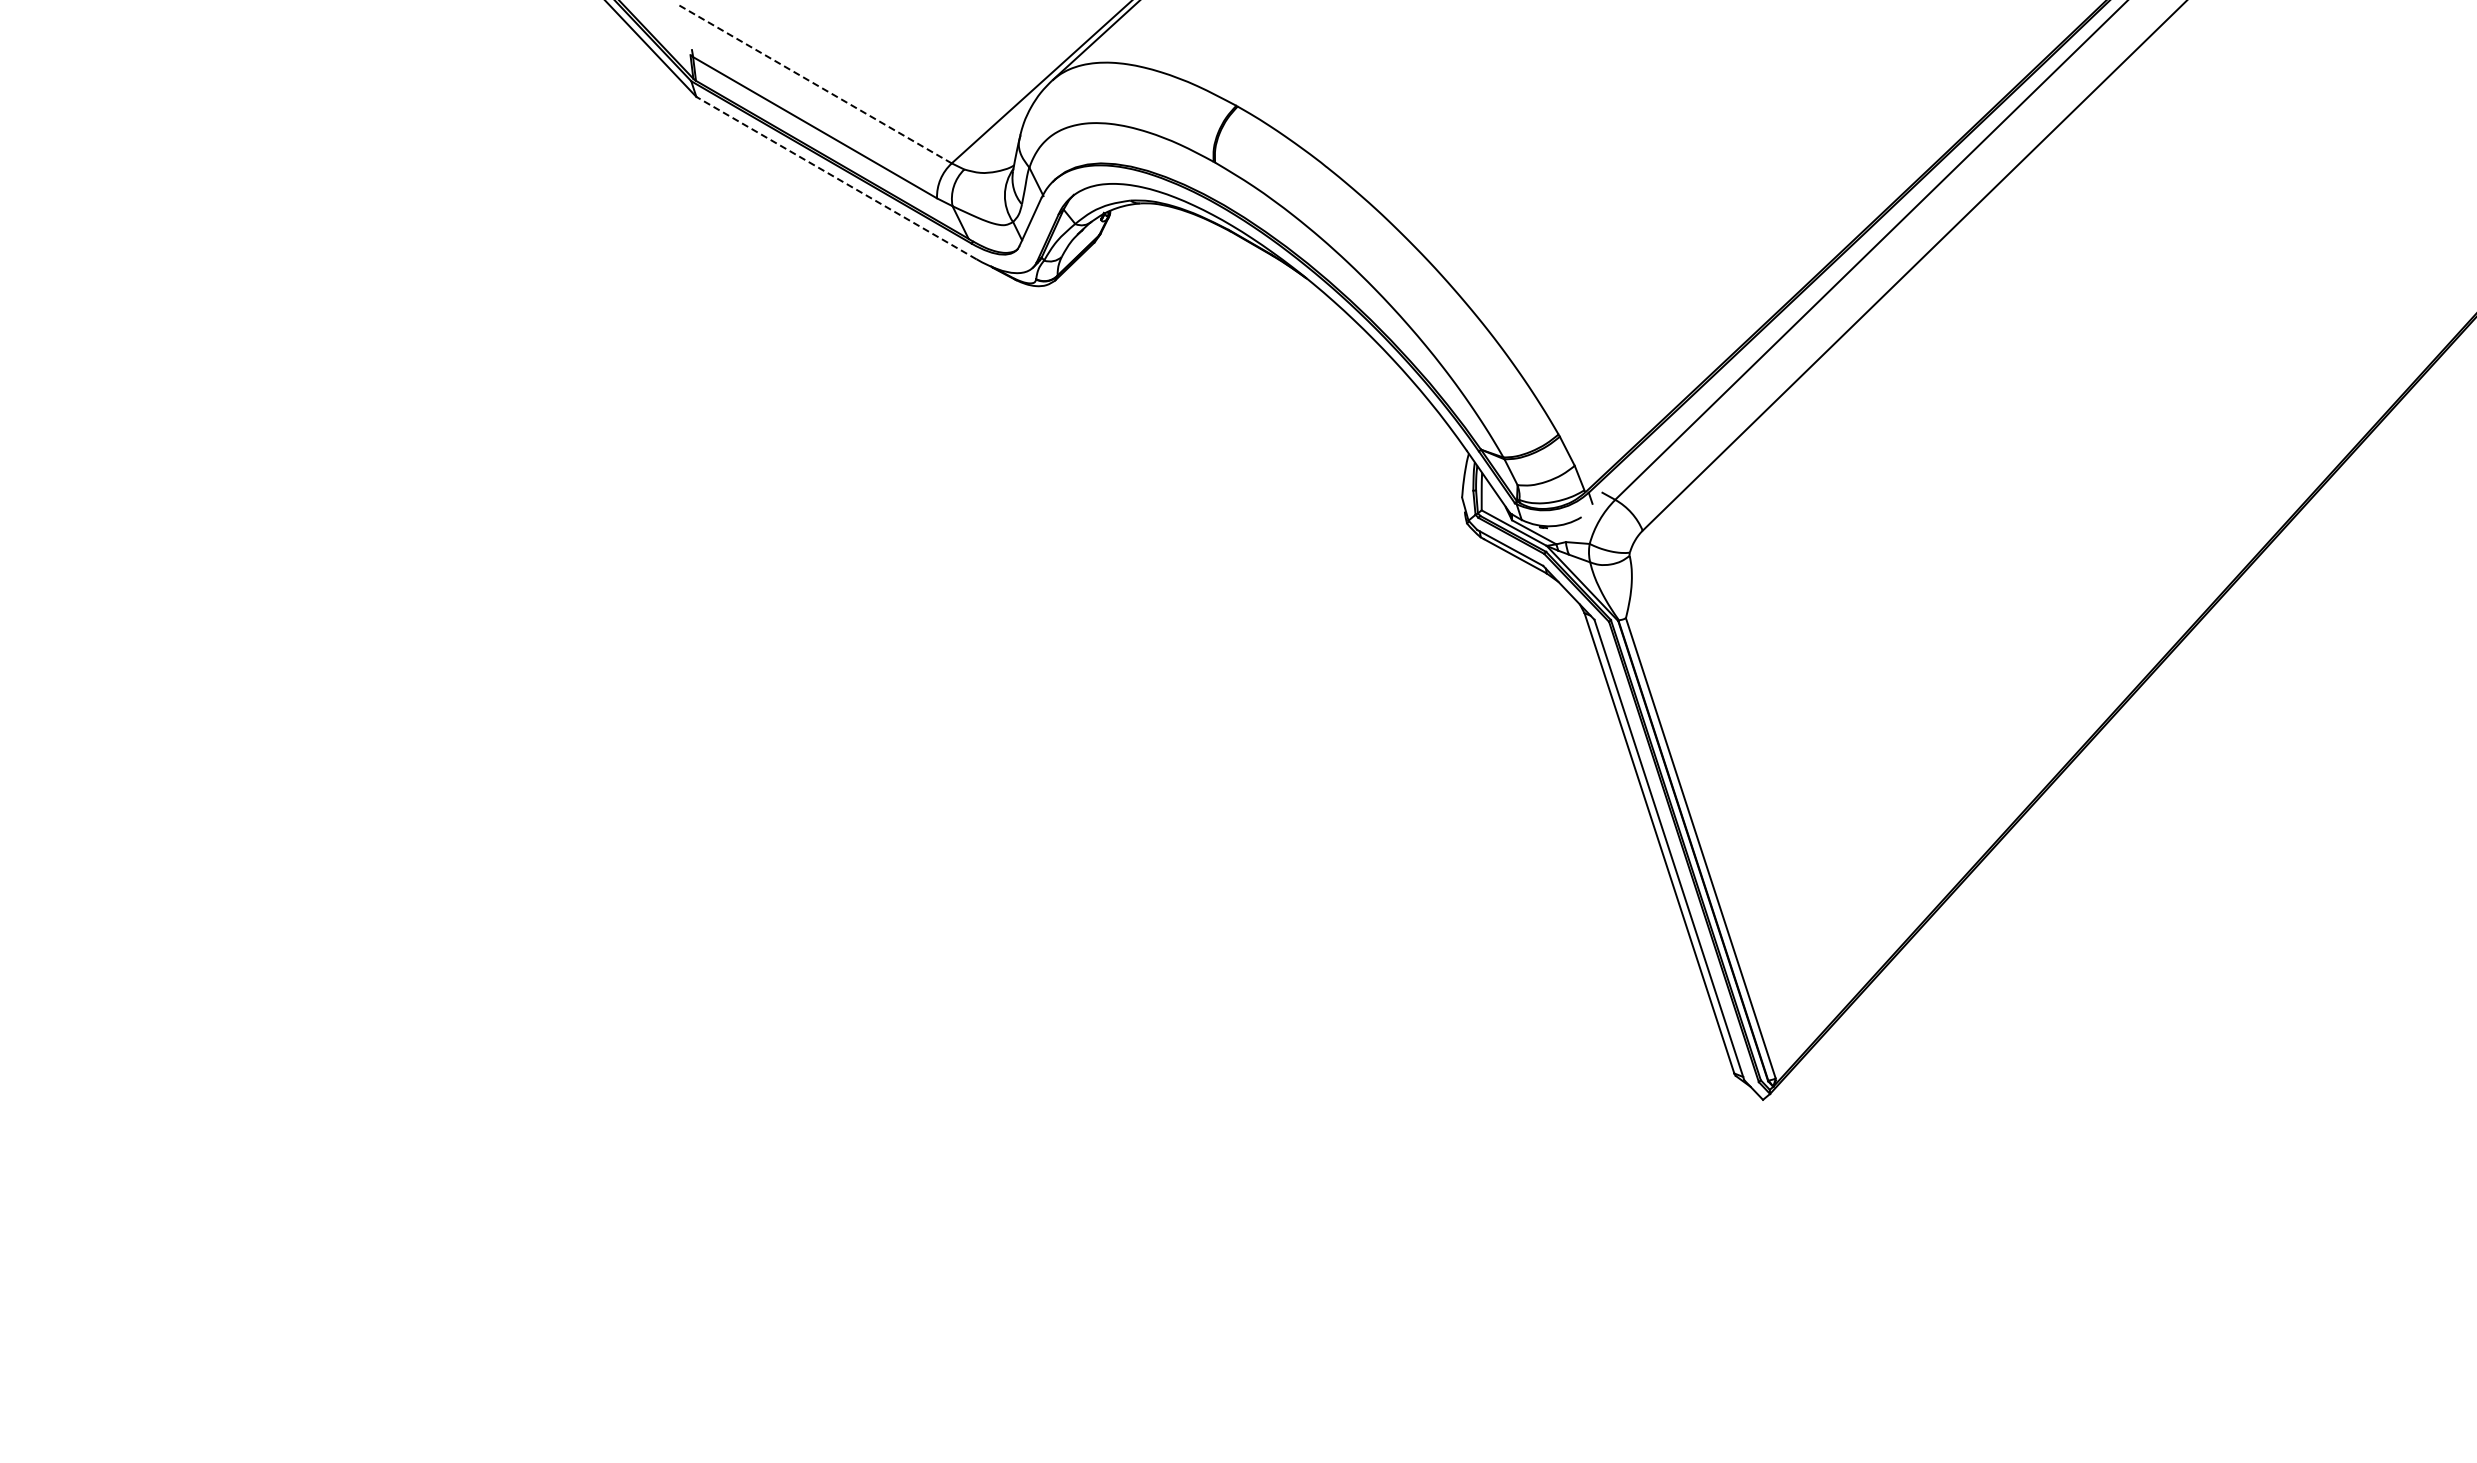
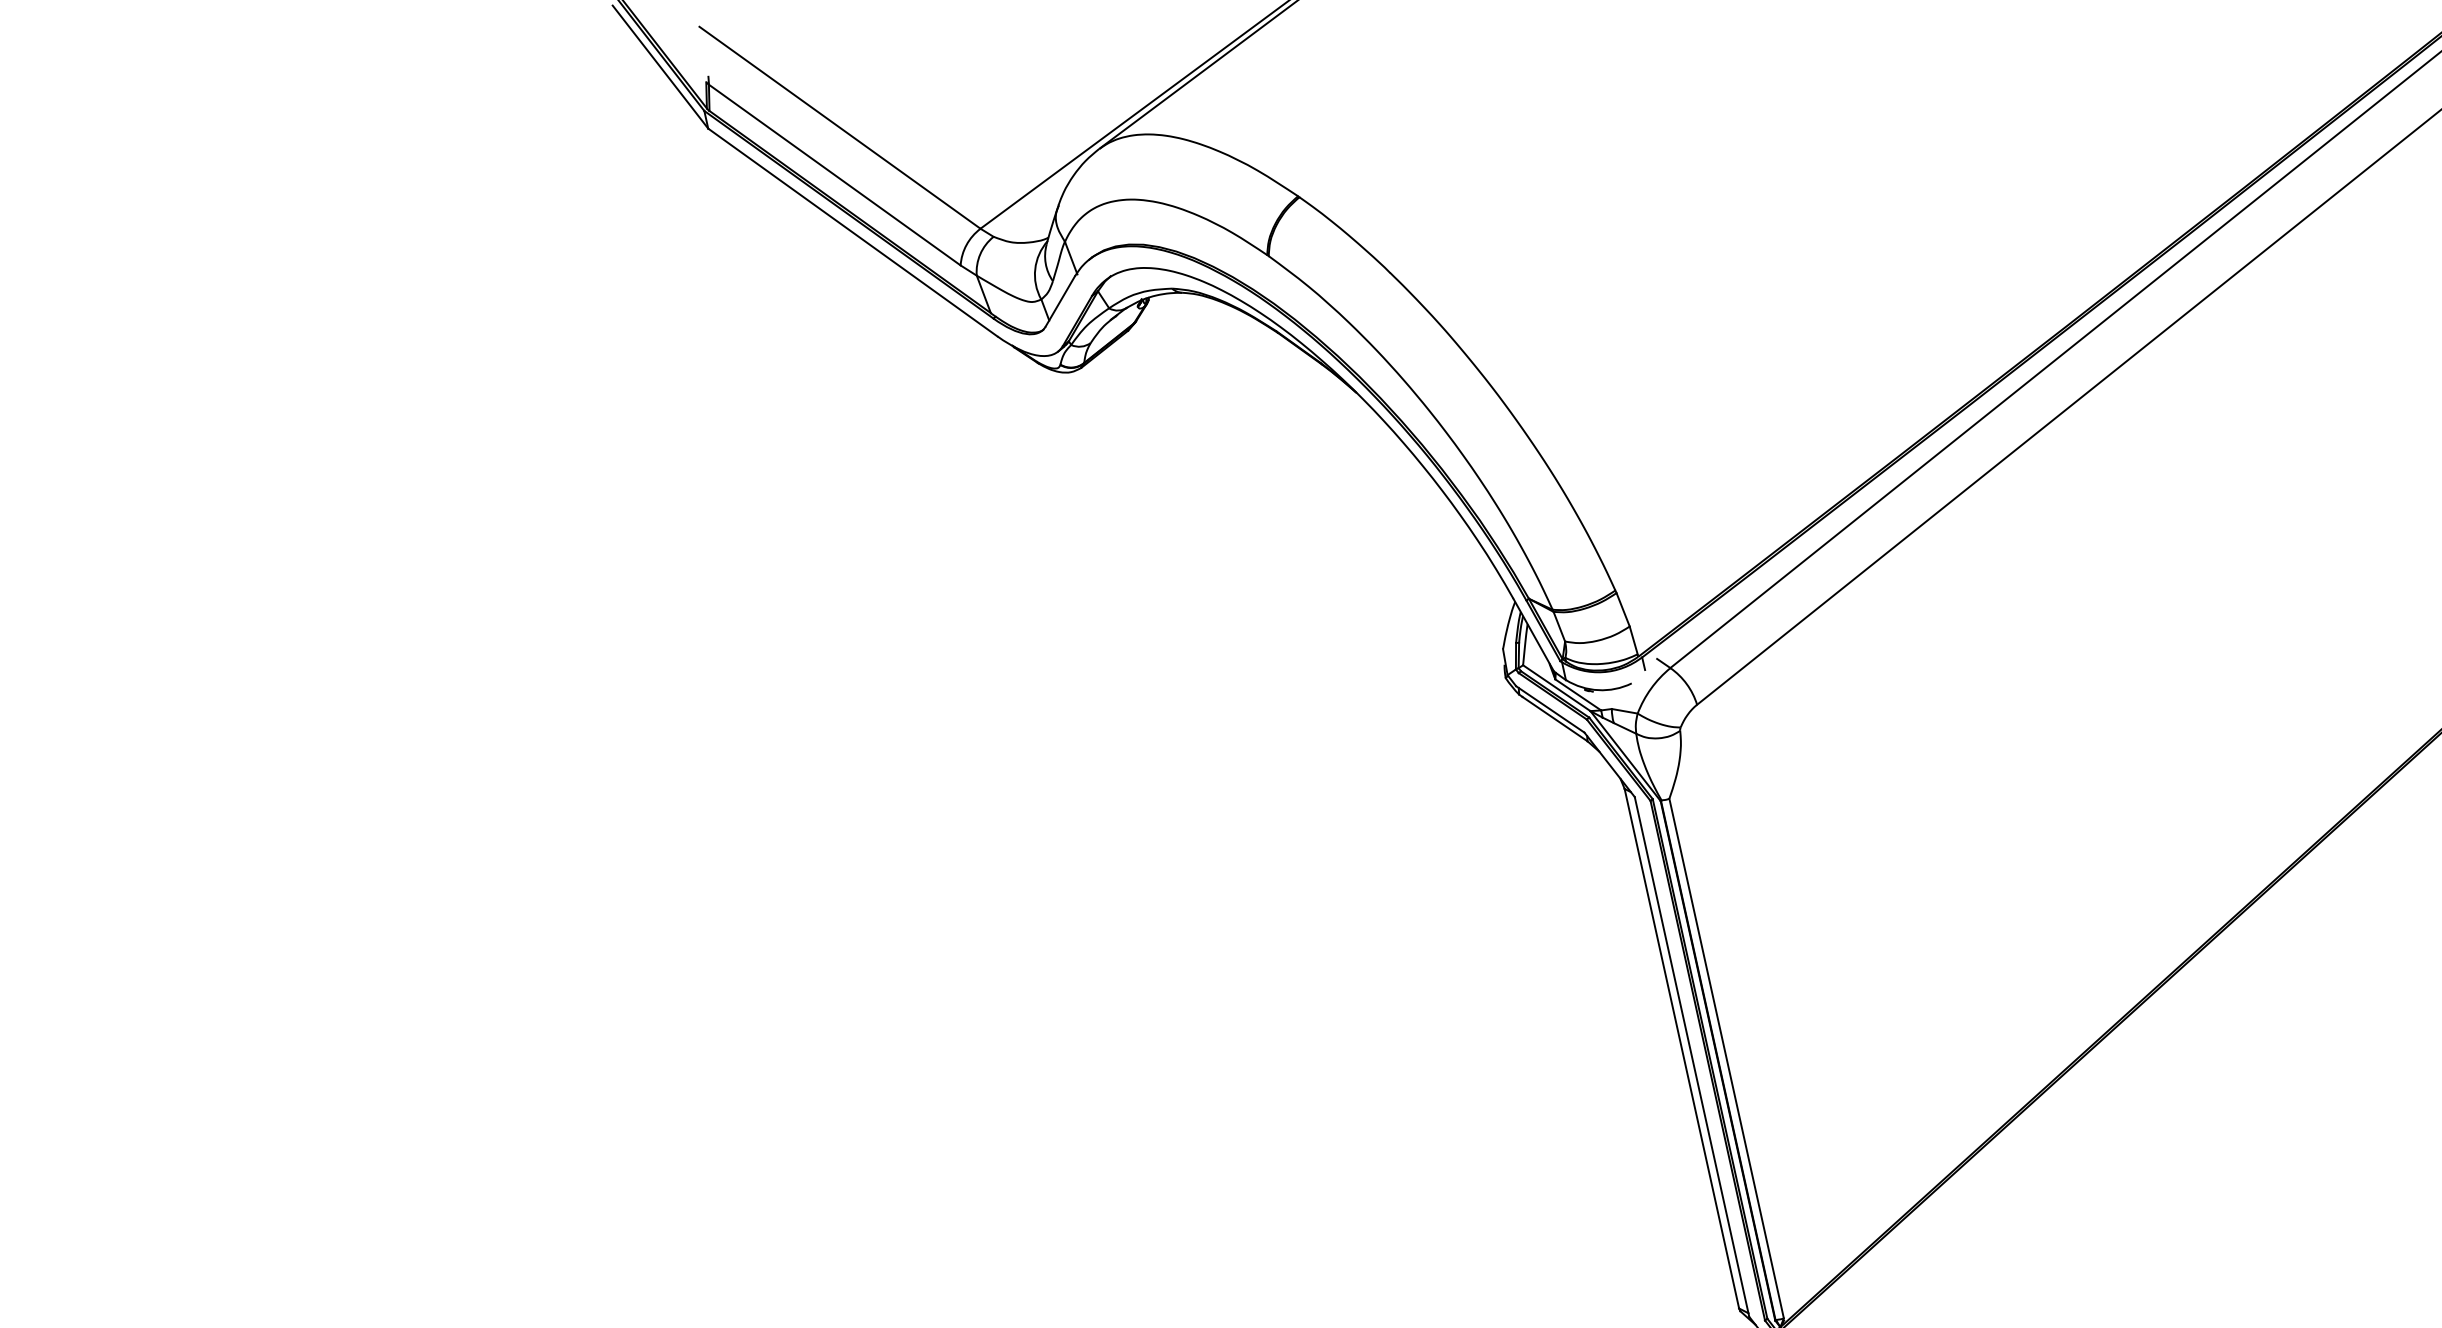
line: (816, 84) -> (840, 127), dashed -> solid
line: (836, 178) -> (852, 232), dashed -> solid

